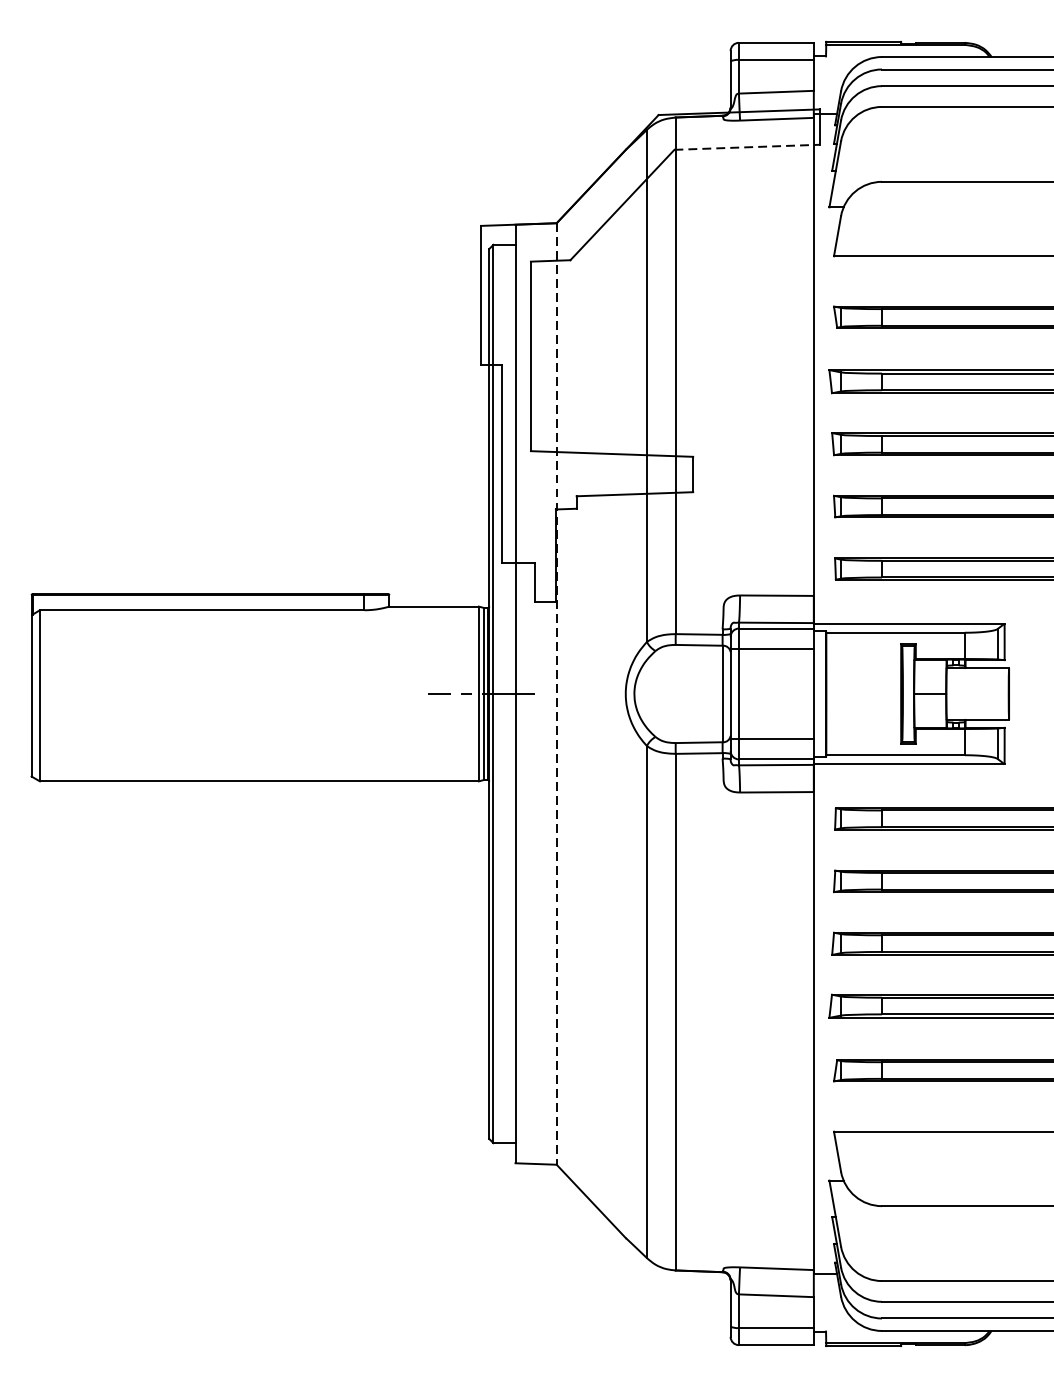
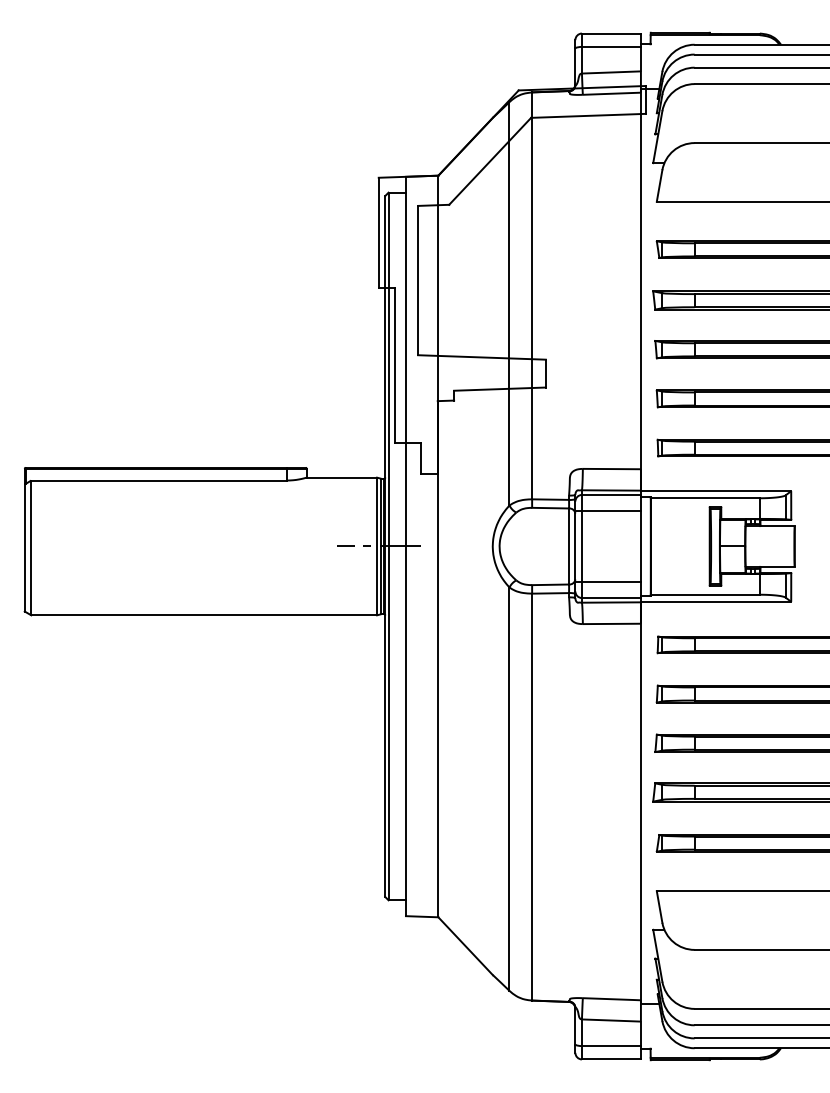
line: (748, 146) -> (589, 115), dashed -> solid
line: (556, 694) -> (438, 546), dashed -> solid

